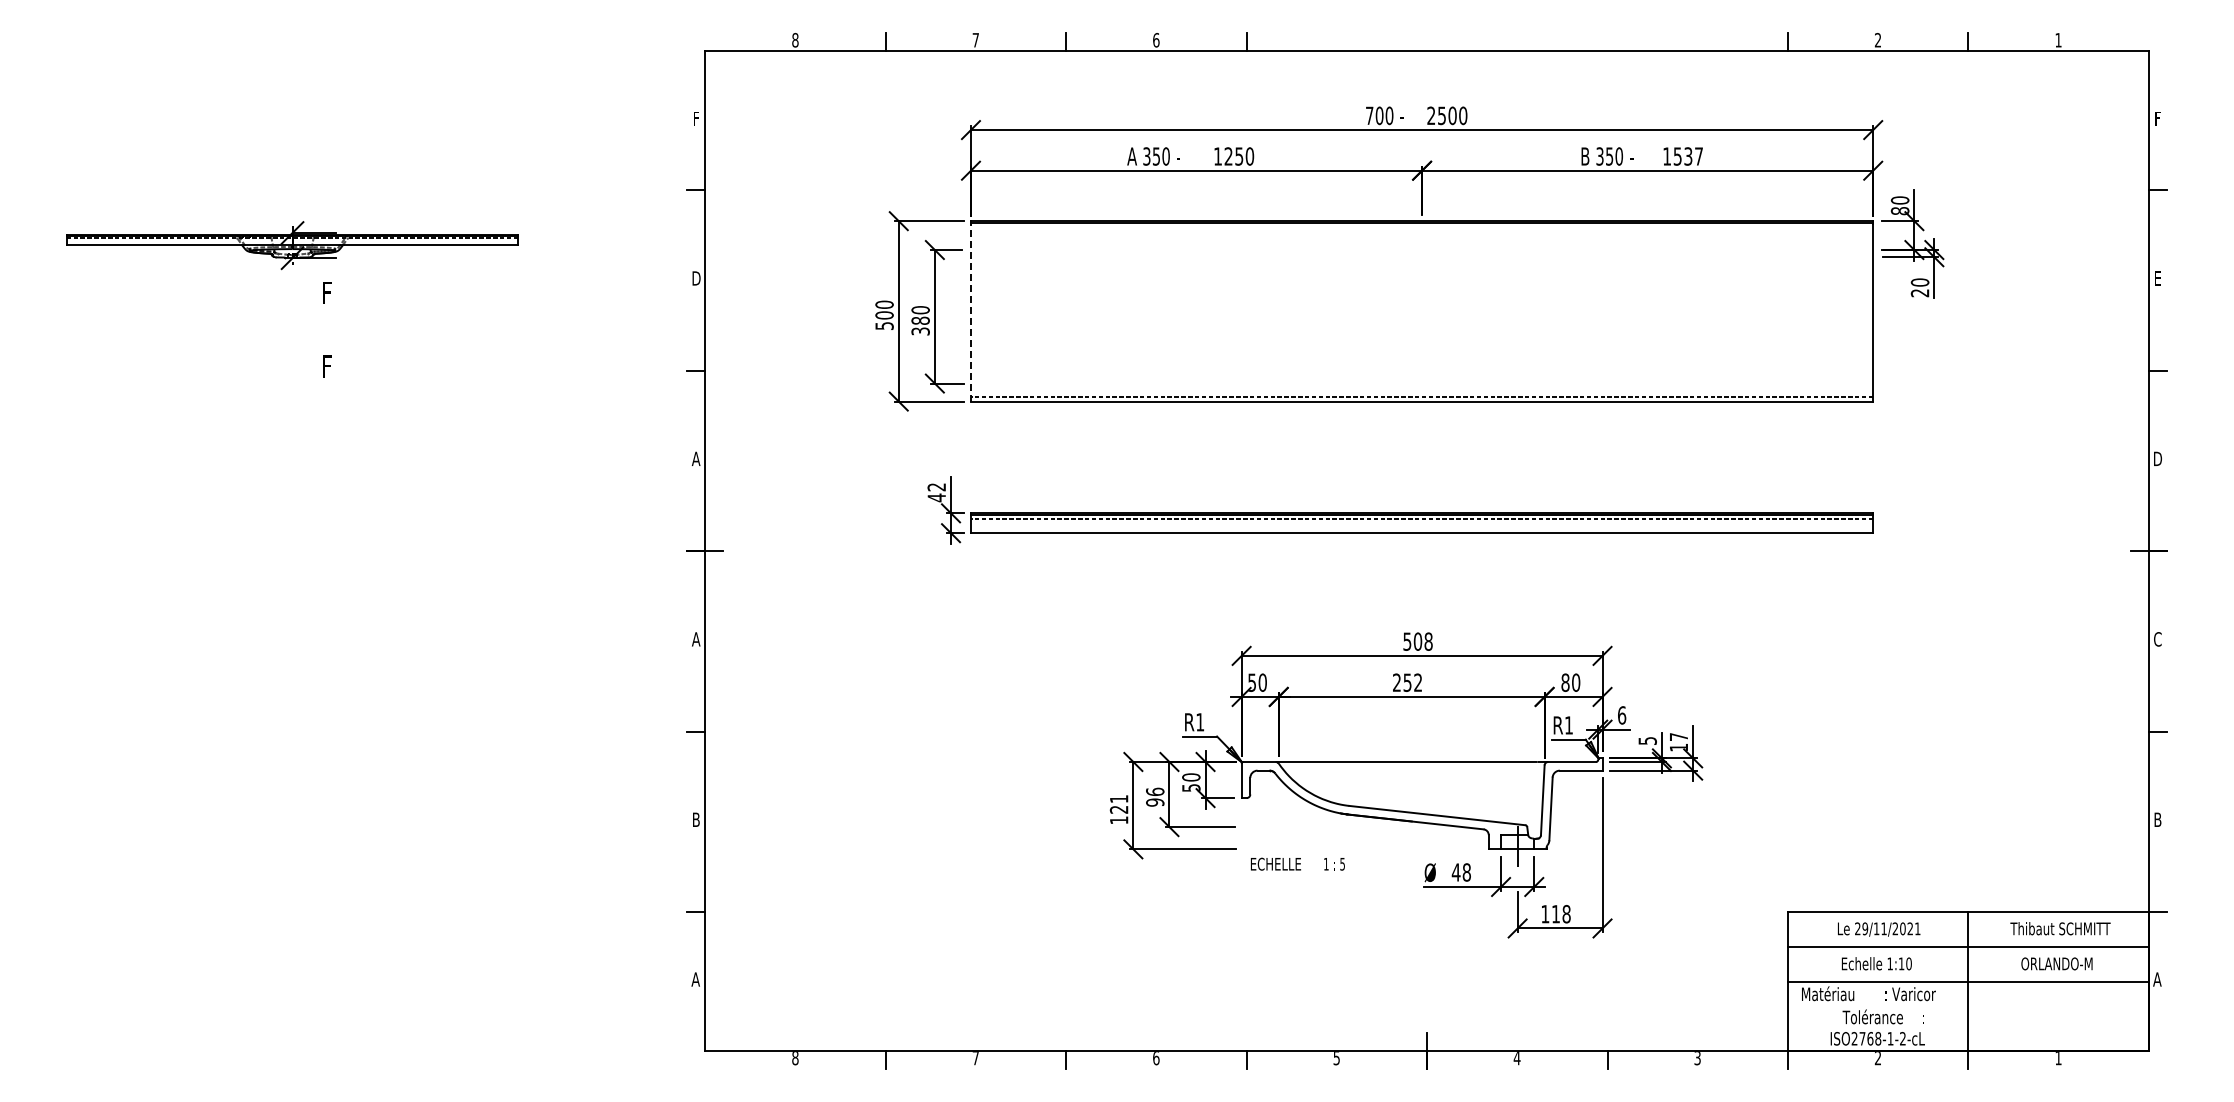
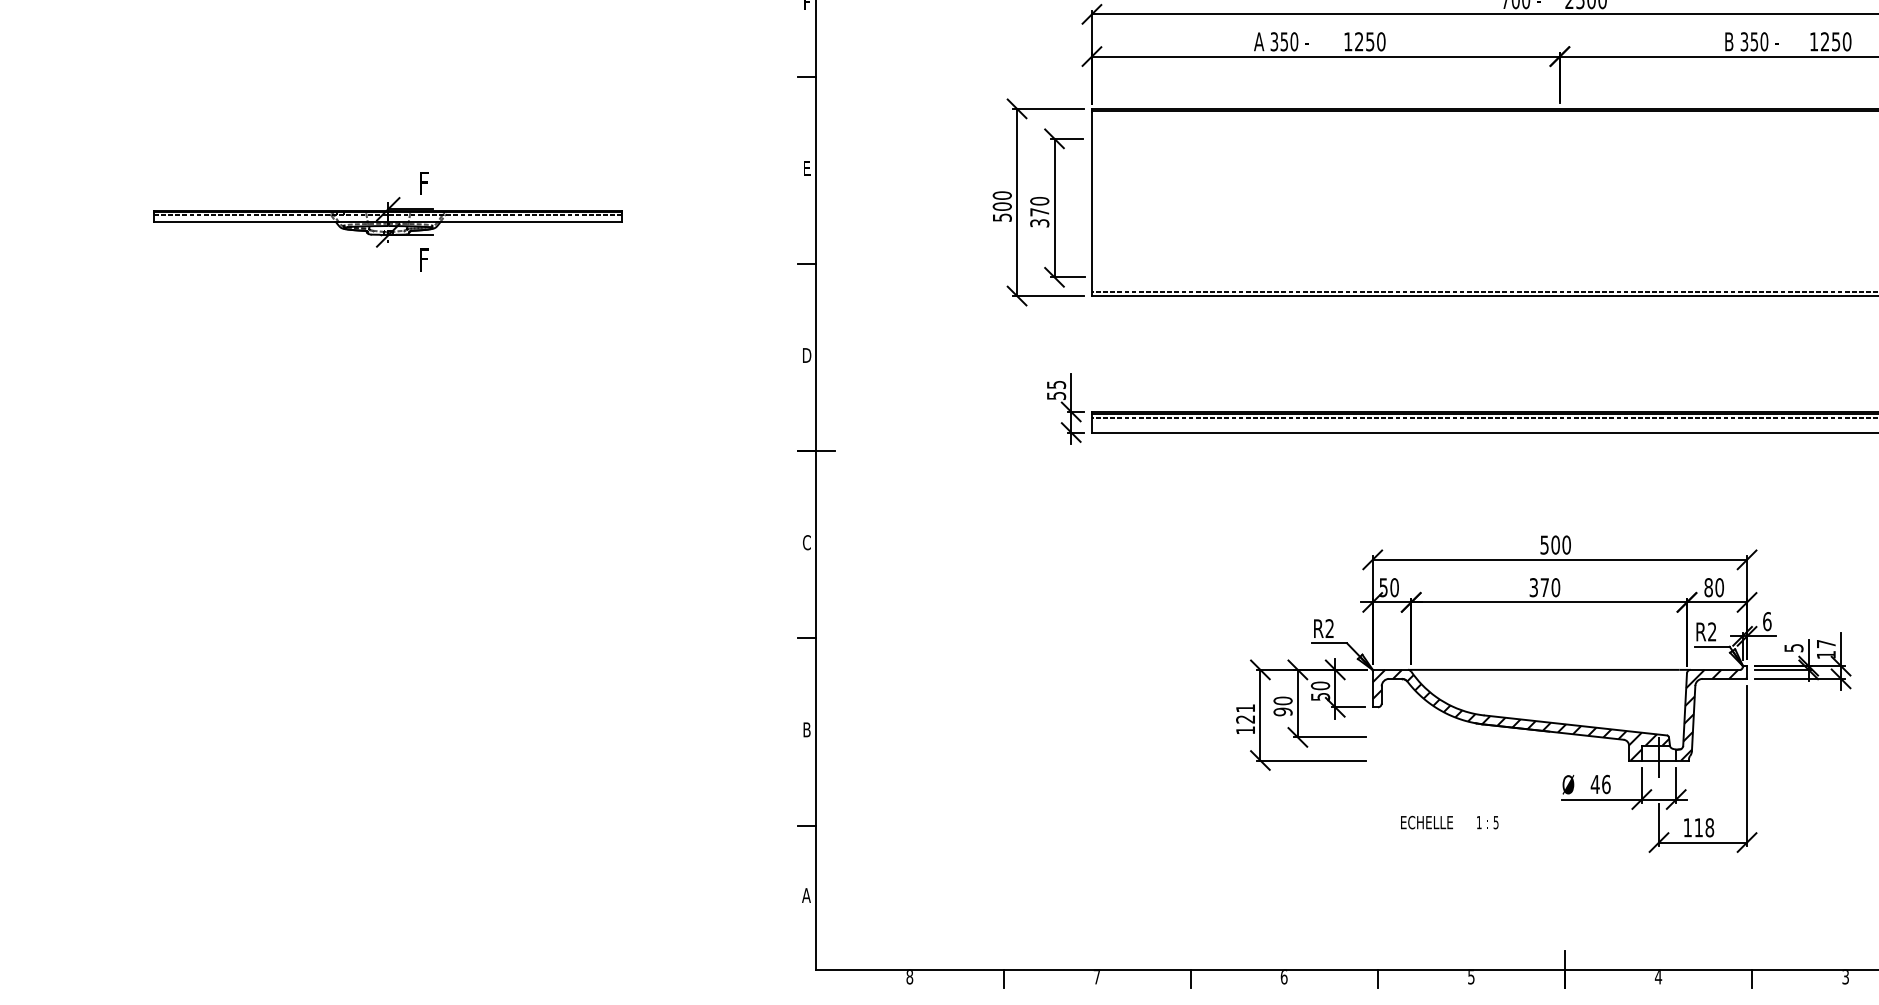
text: (1688, 156) -> (1836, 41), 1537 -> 1250
part: (292, 245) -> (388, 222), moved
text: (696, 278) -> (807, 168), D -> E
line: (970, 313) -> (1091, 204), dashed -> solid
text: (920, 320) -> (1039, 211), 380 -> 370
text: (695, 458) -> (806, 355), A -> D
text: (936, 492) -> (1056, 390), 42 -> 55
text: (696, 639) -> (807, 542), A -> C
text: (1428, 641) -> (1566, 544), 508 -> 500
text: (1407, 682) -> (1544, 587), 252 -> 370
text: (1200, 722) -> (1330, 628), R1 -> R2
text: (1568, 725) -> (1711, 632), R1 -> R2
text: (1155, 791) -> (1283, 700), 96 -> 90
hatch: (1384, 805) -> (1520, 715), added
hatch: (1570, 805) -> (1713, 715), added
text: (1297, 863) -> (1449, 821), moved
text: (1466, 872) -> (1605, 784), 48 -> 46

